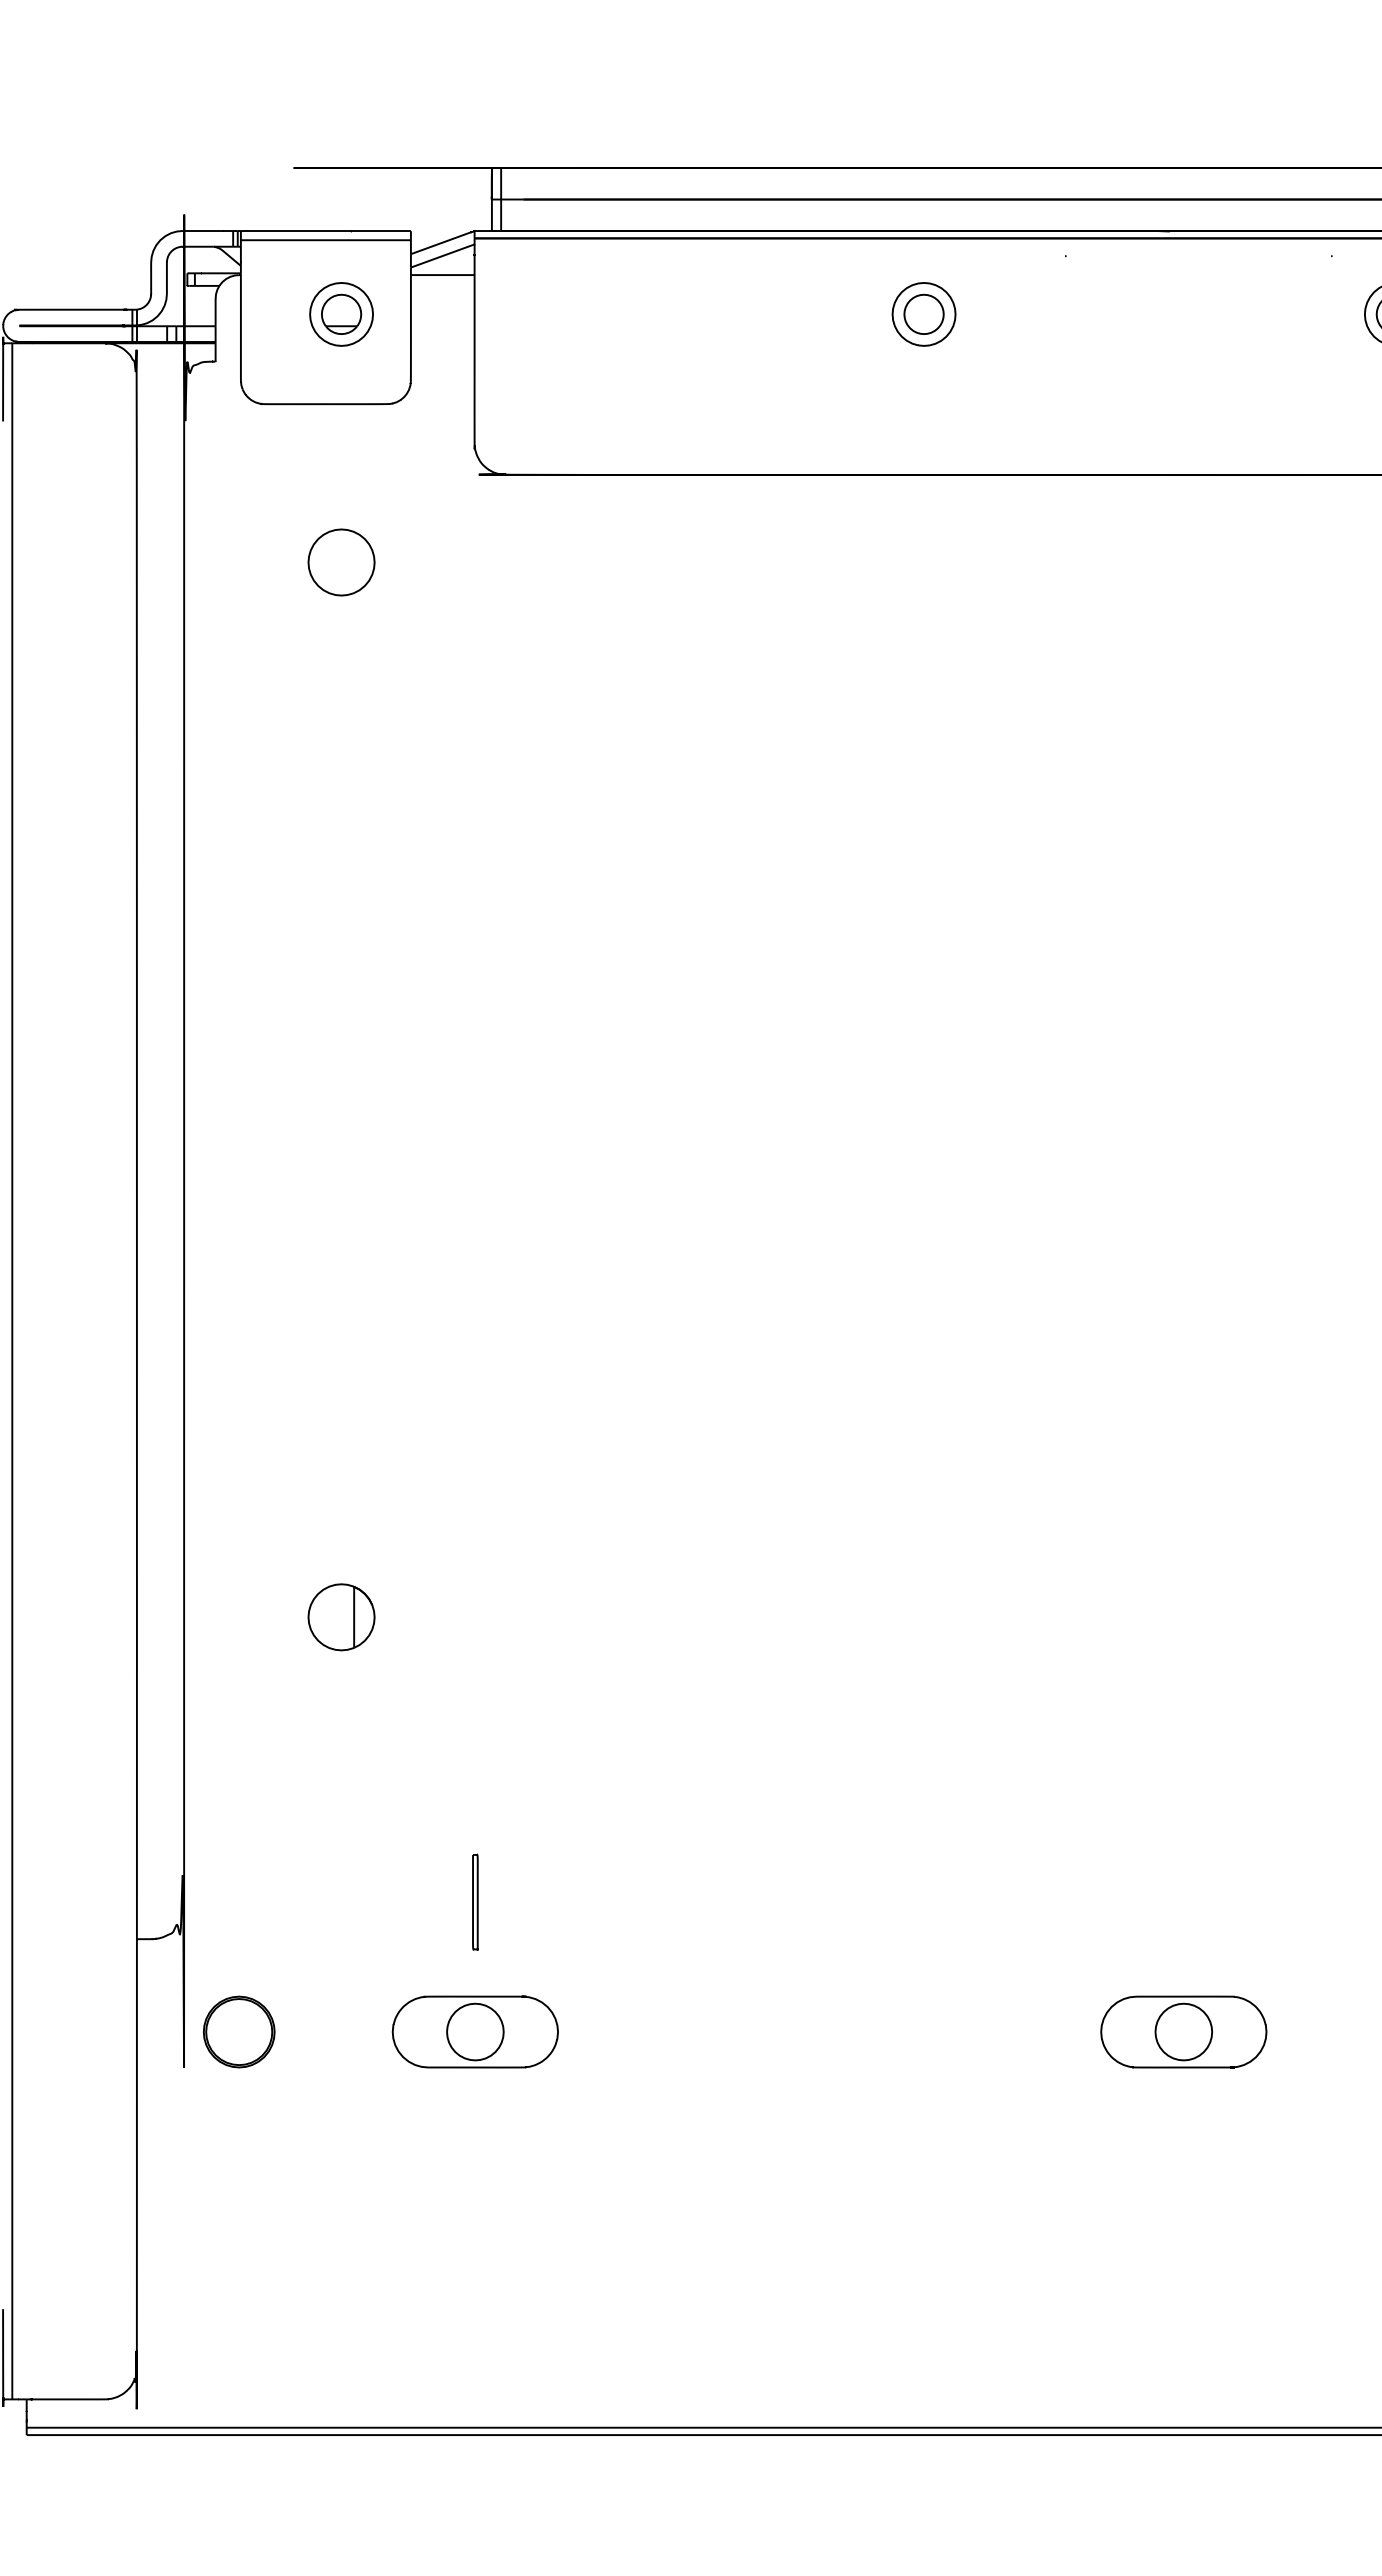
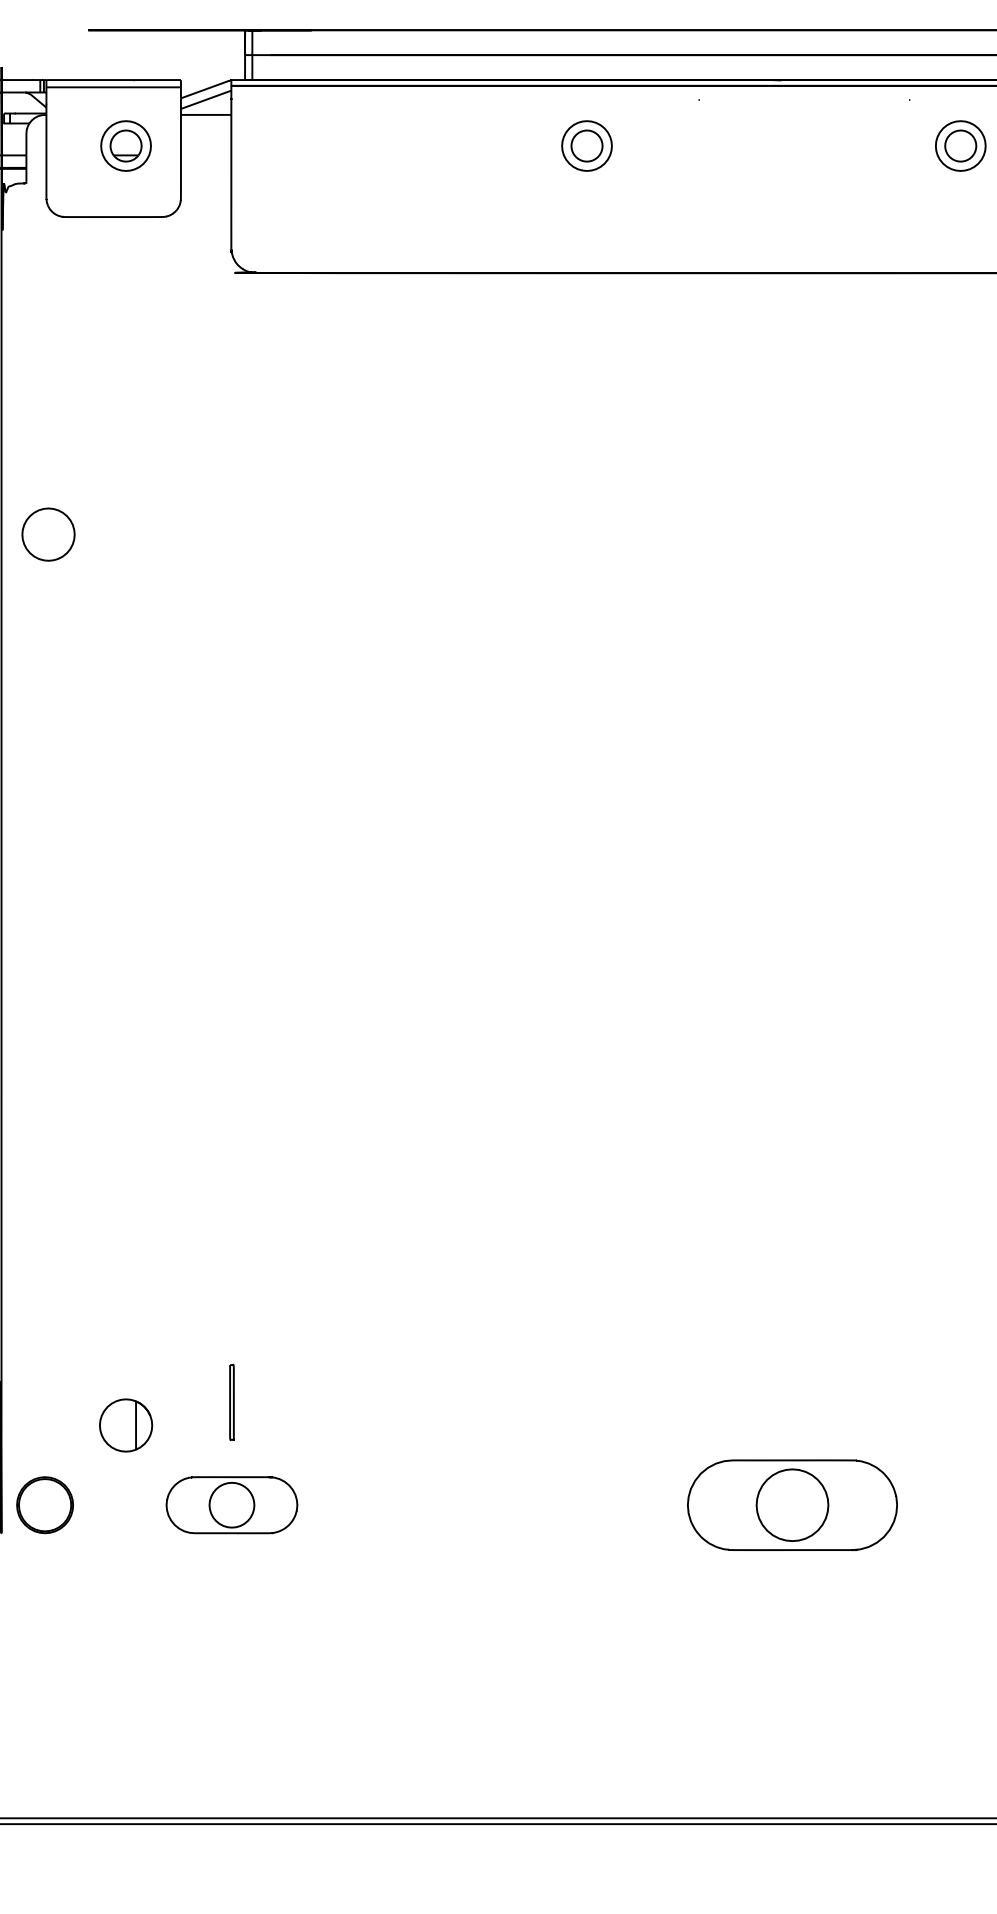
part: (341, 562) -> (48, 534), moved
part: (341, 1617) -> (126, 1425), moved
part: (1183, 2031) -> (792, 1504), size x1.6

